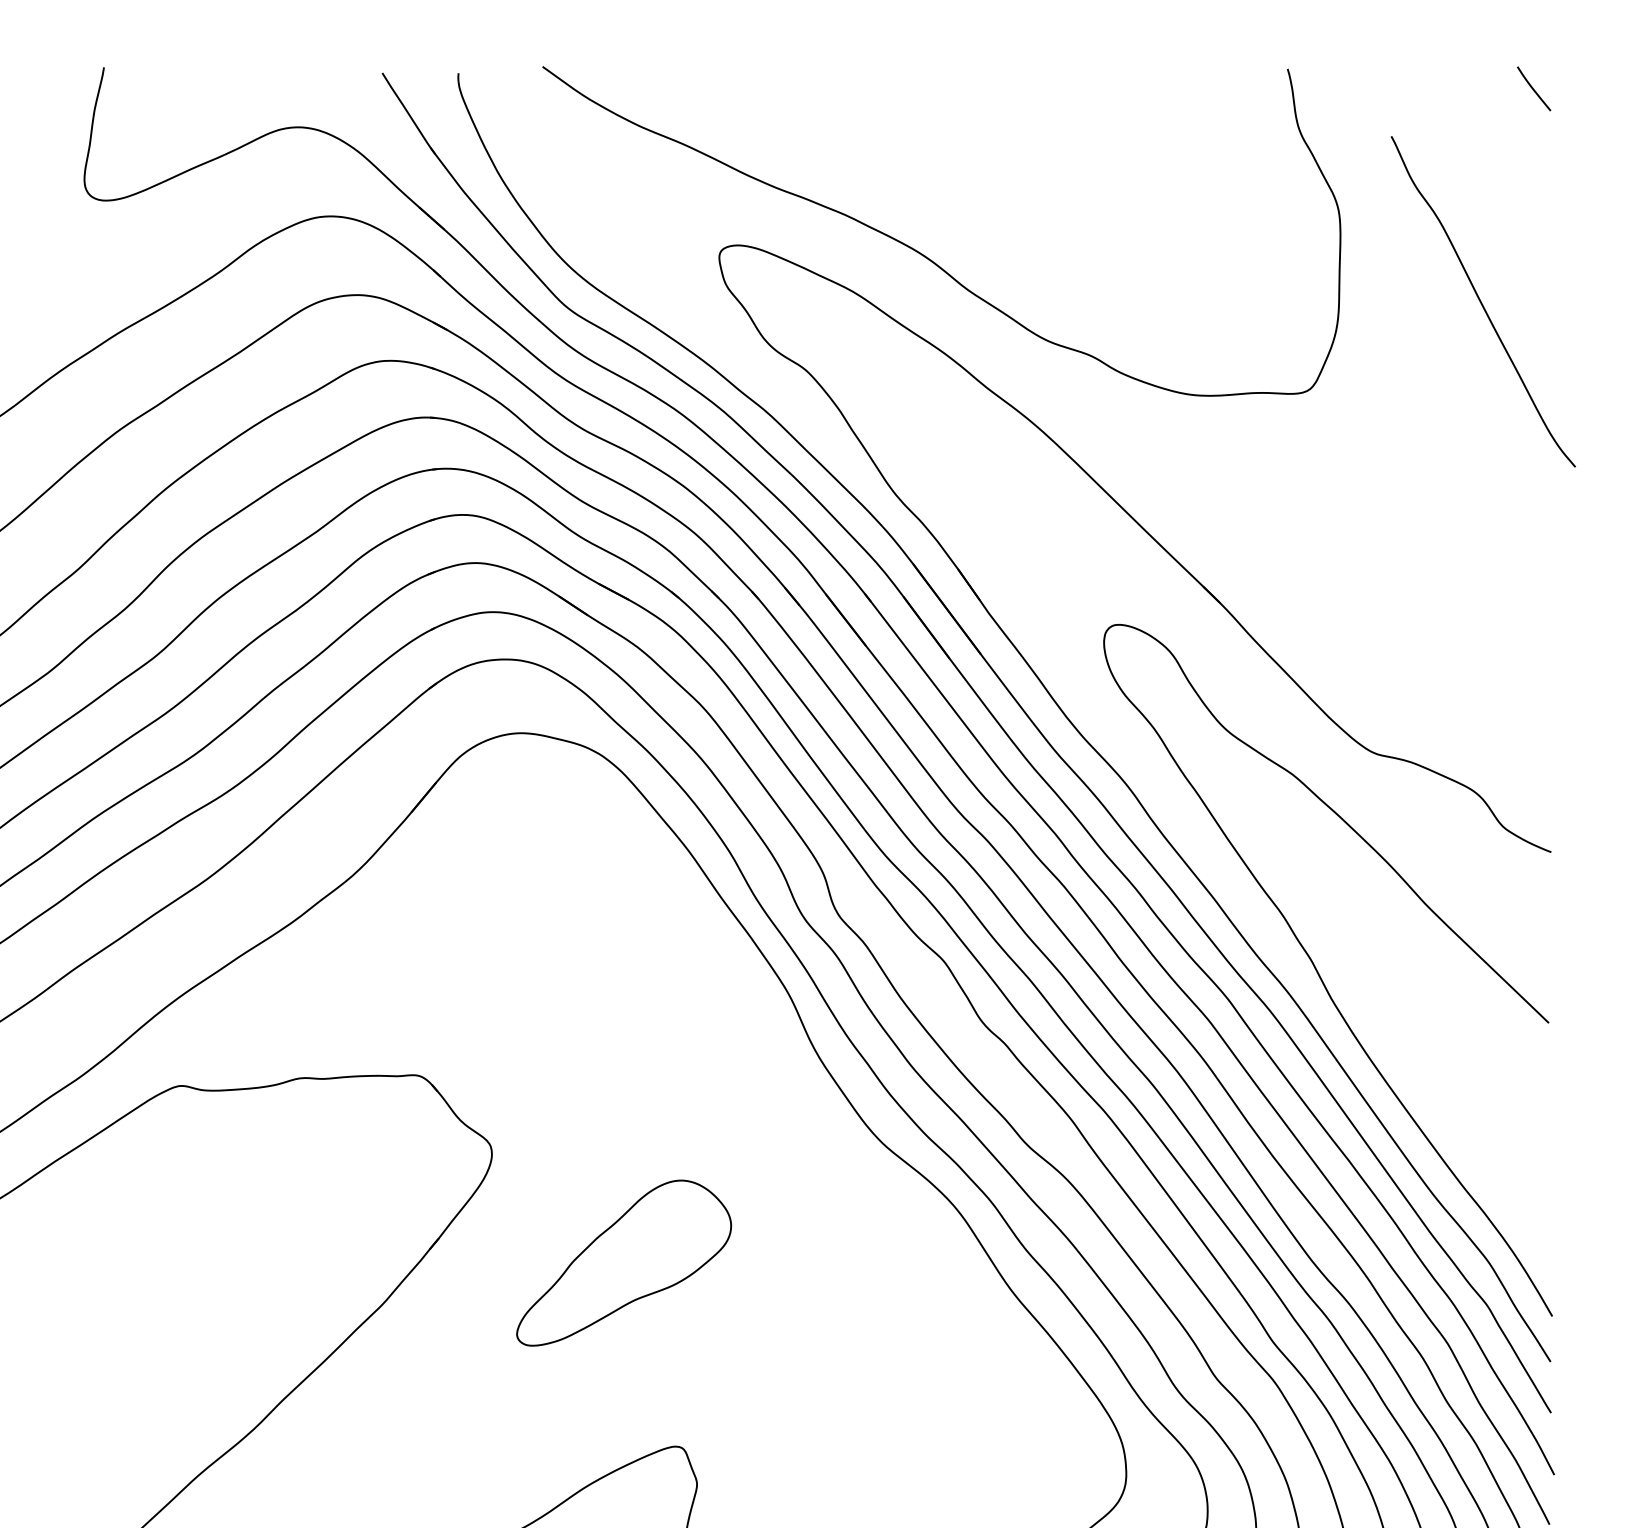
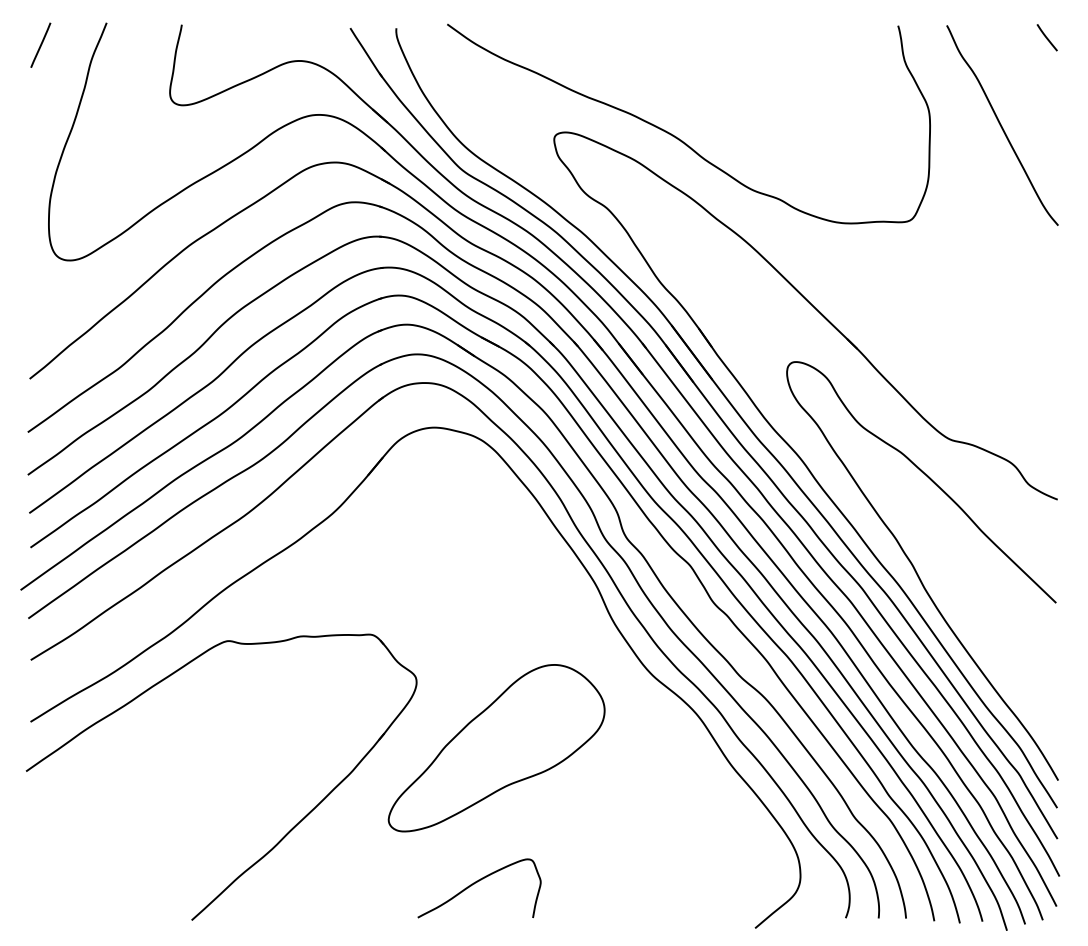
curve: (1481, 301) -> (1001, 125), moved
part: (623, 1263) -> (496, 748), size x1.67

